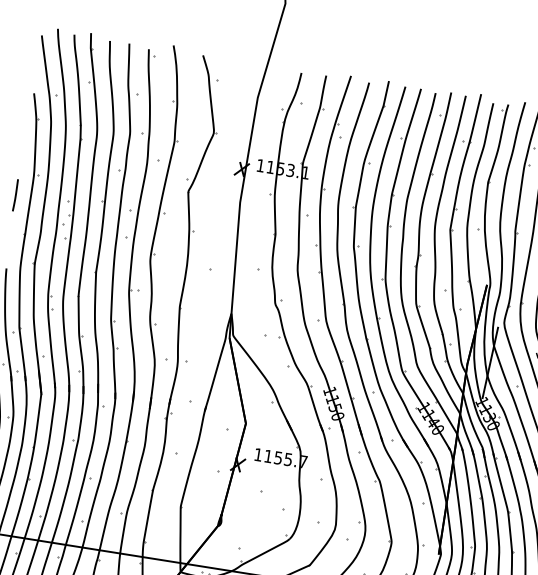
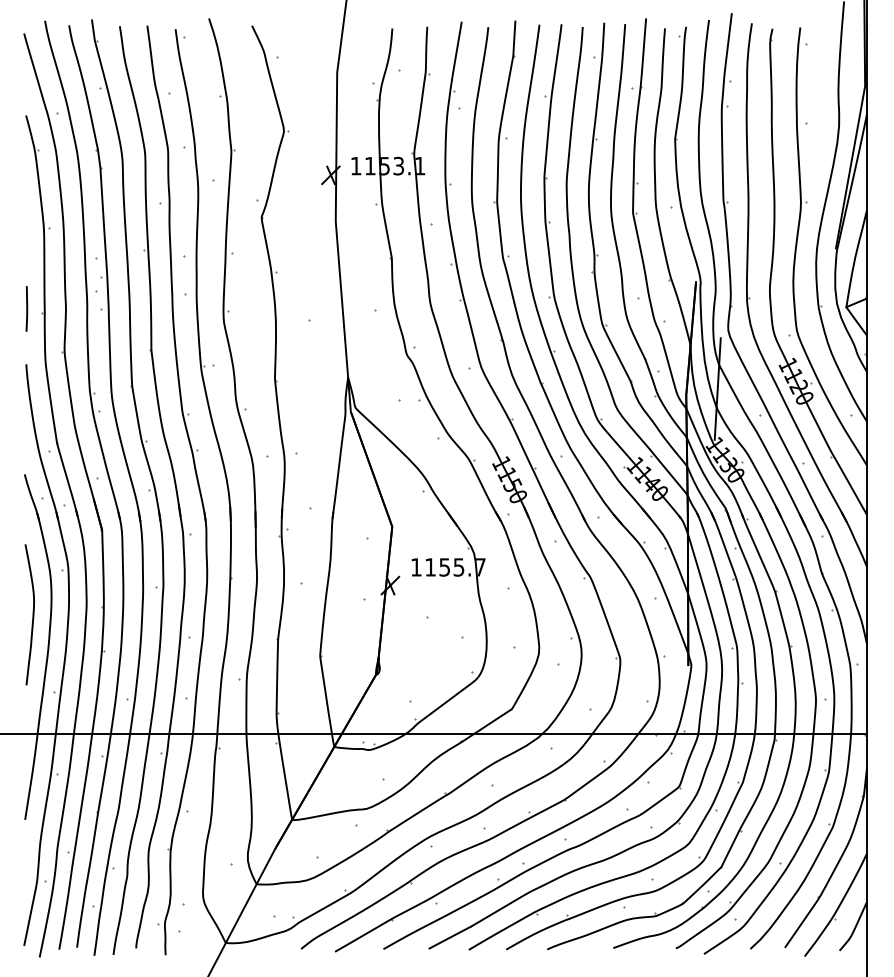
line: (15, 194) -> (26, 308), moved

